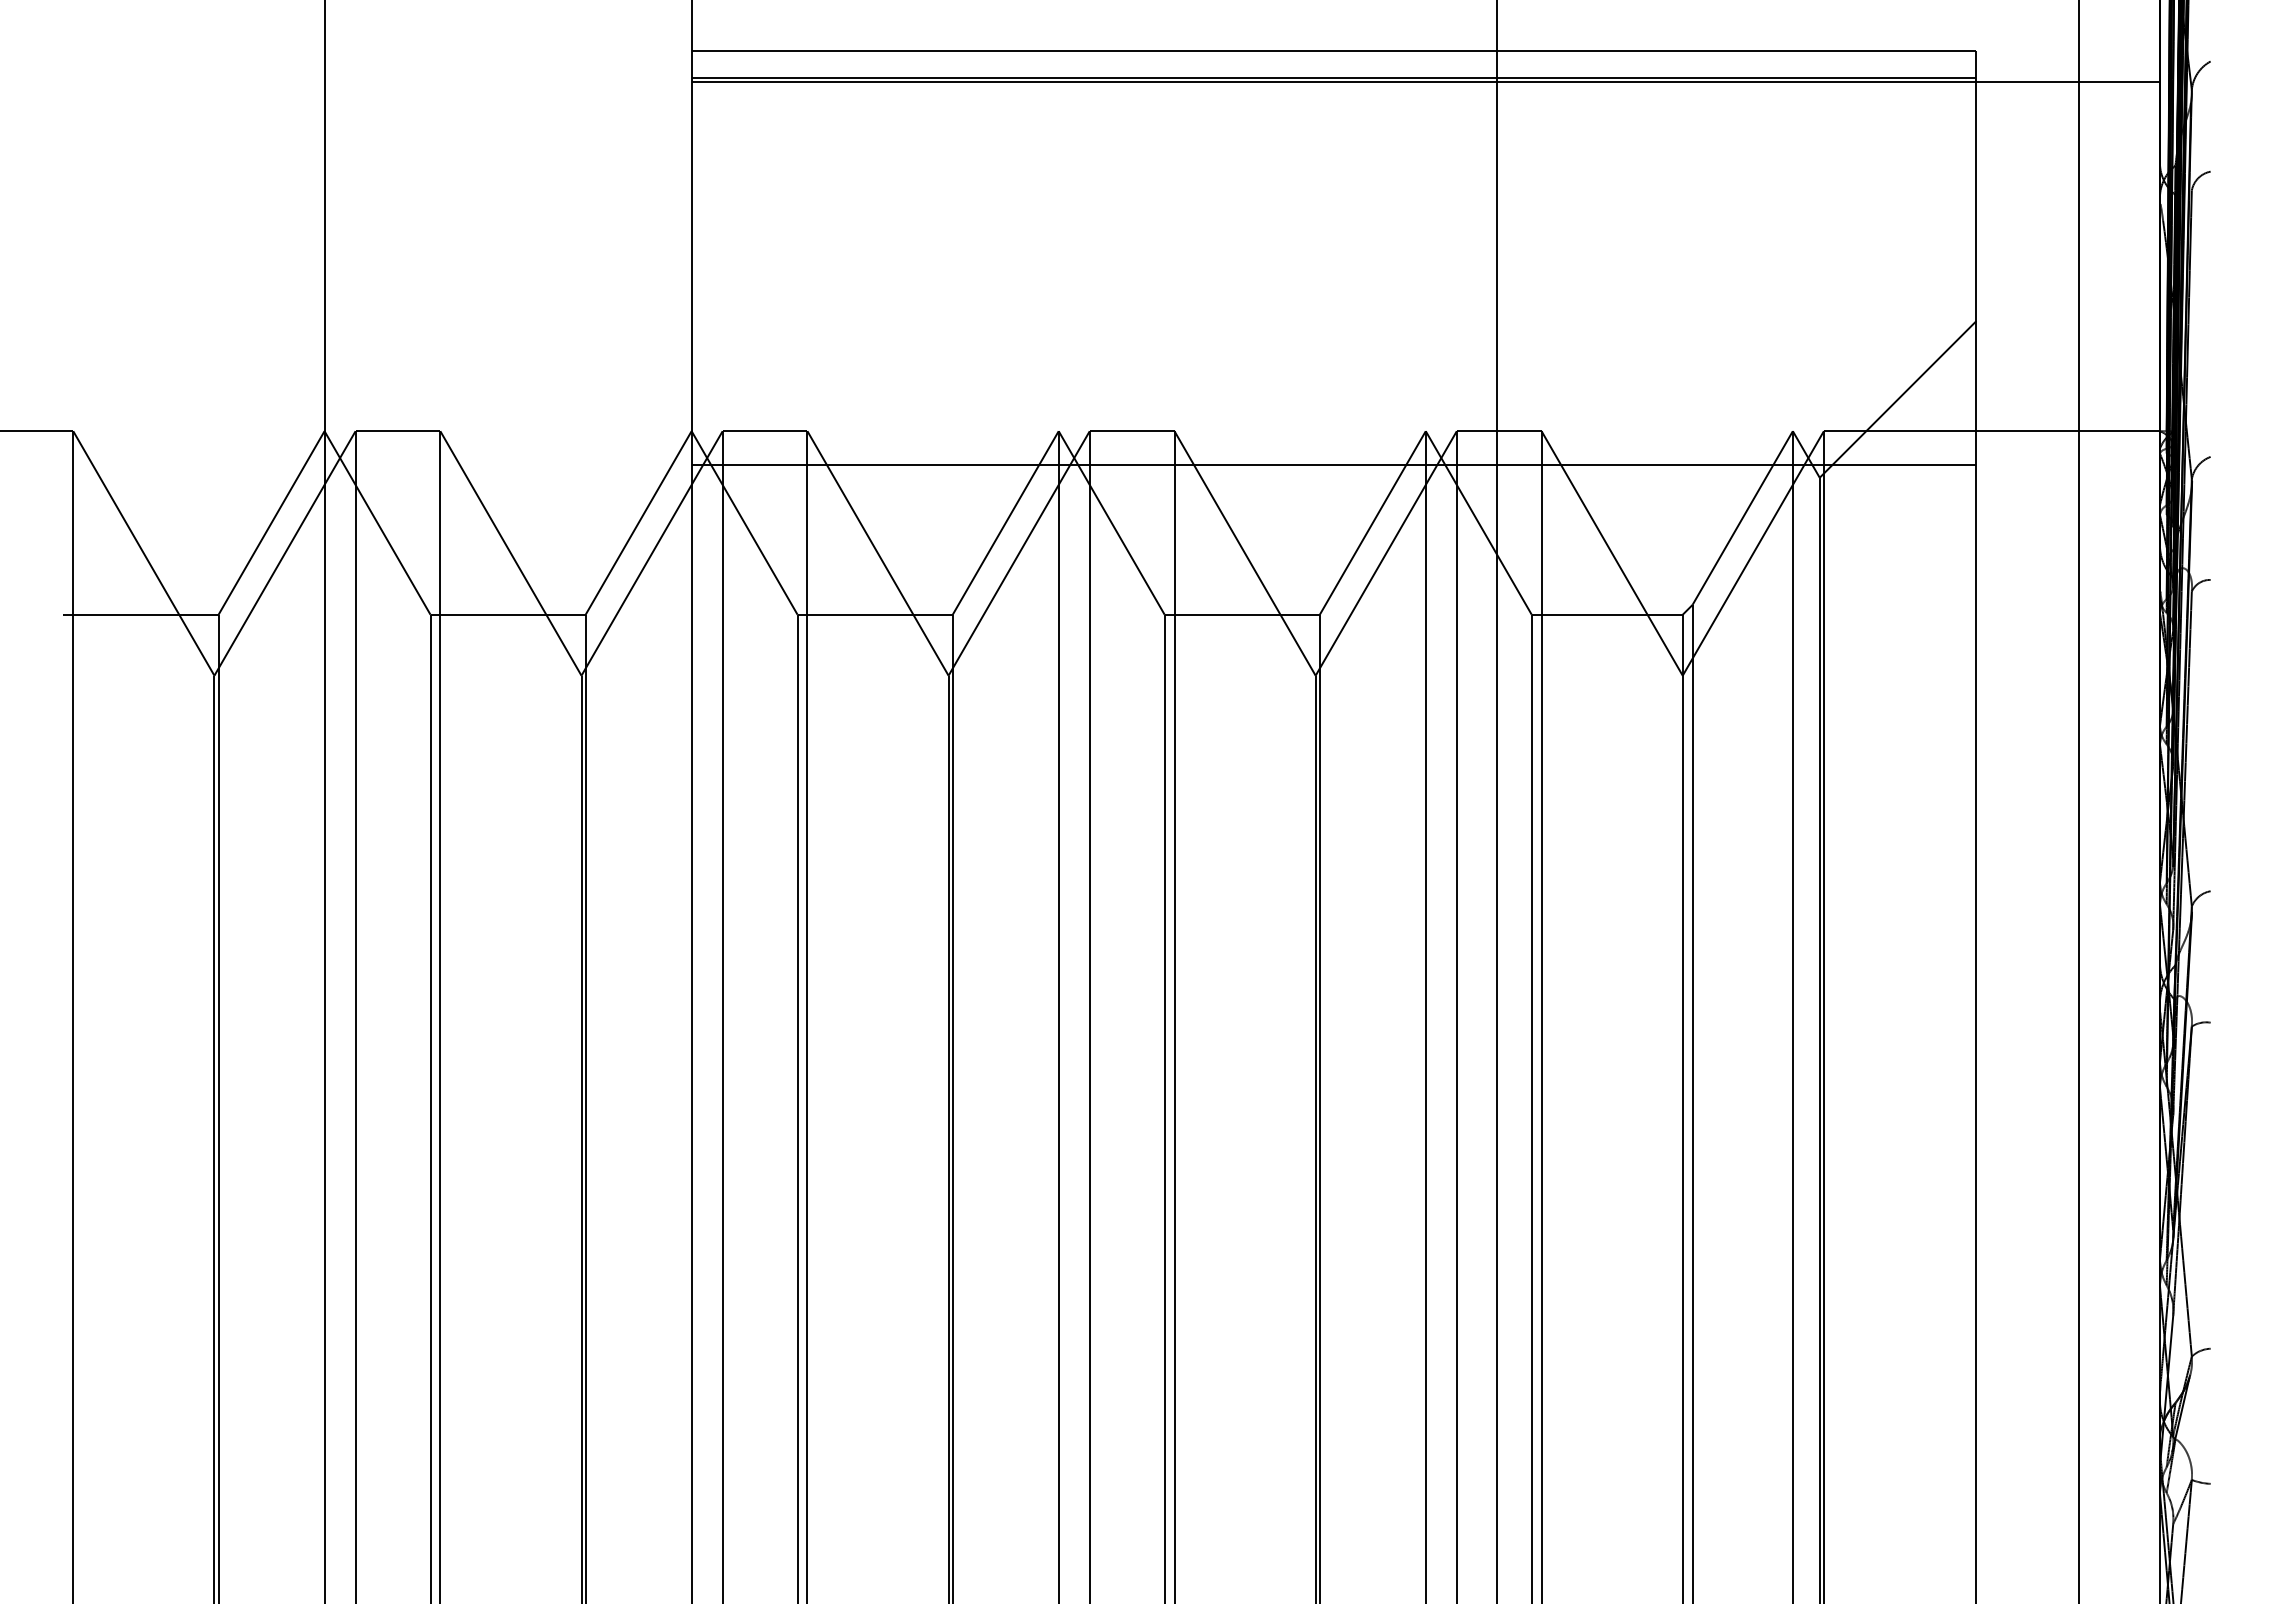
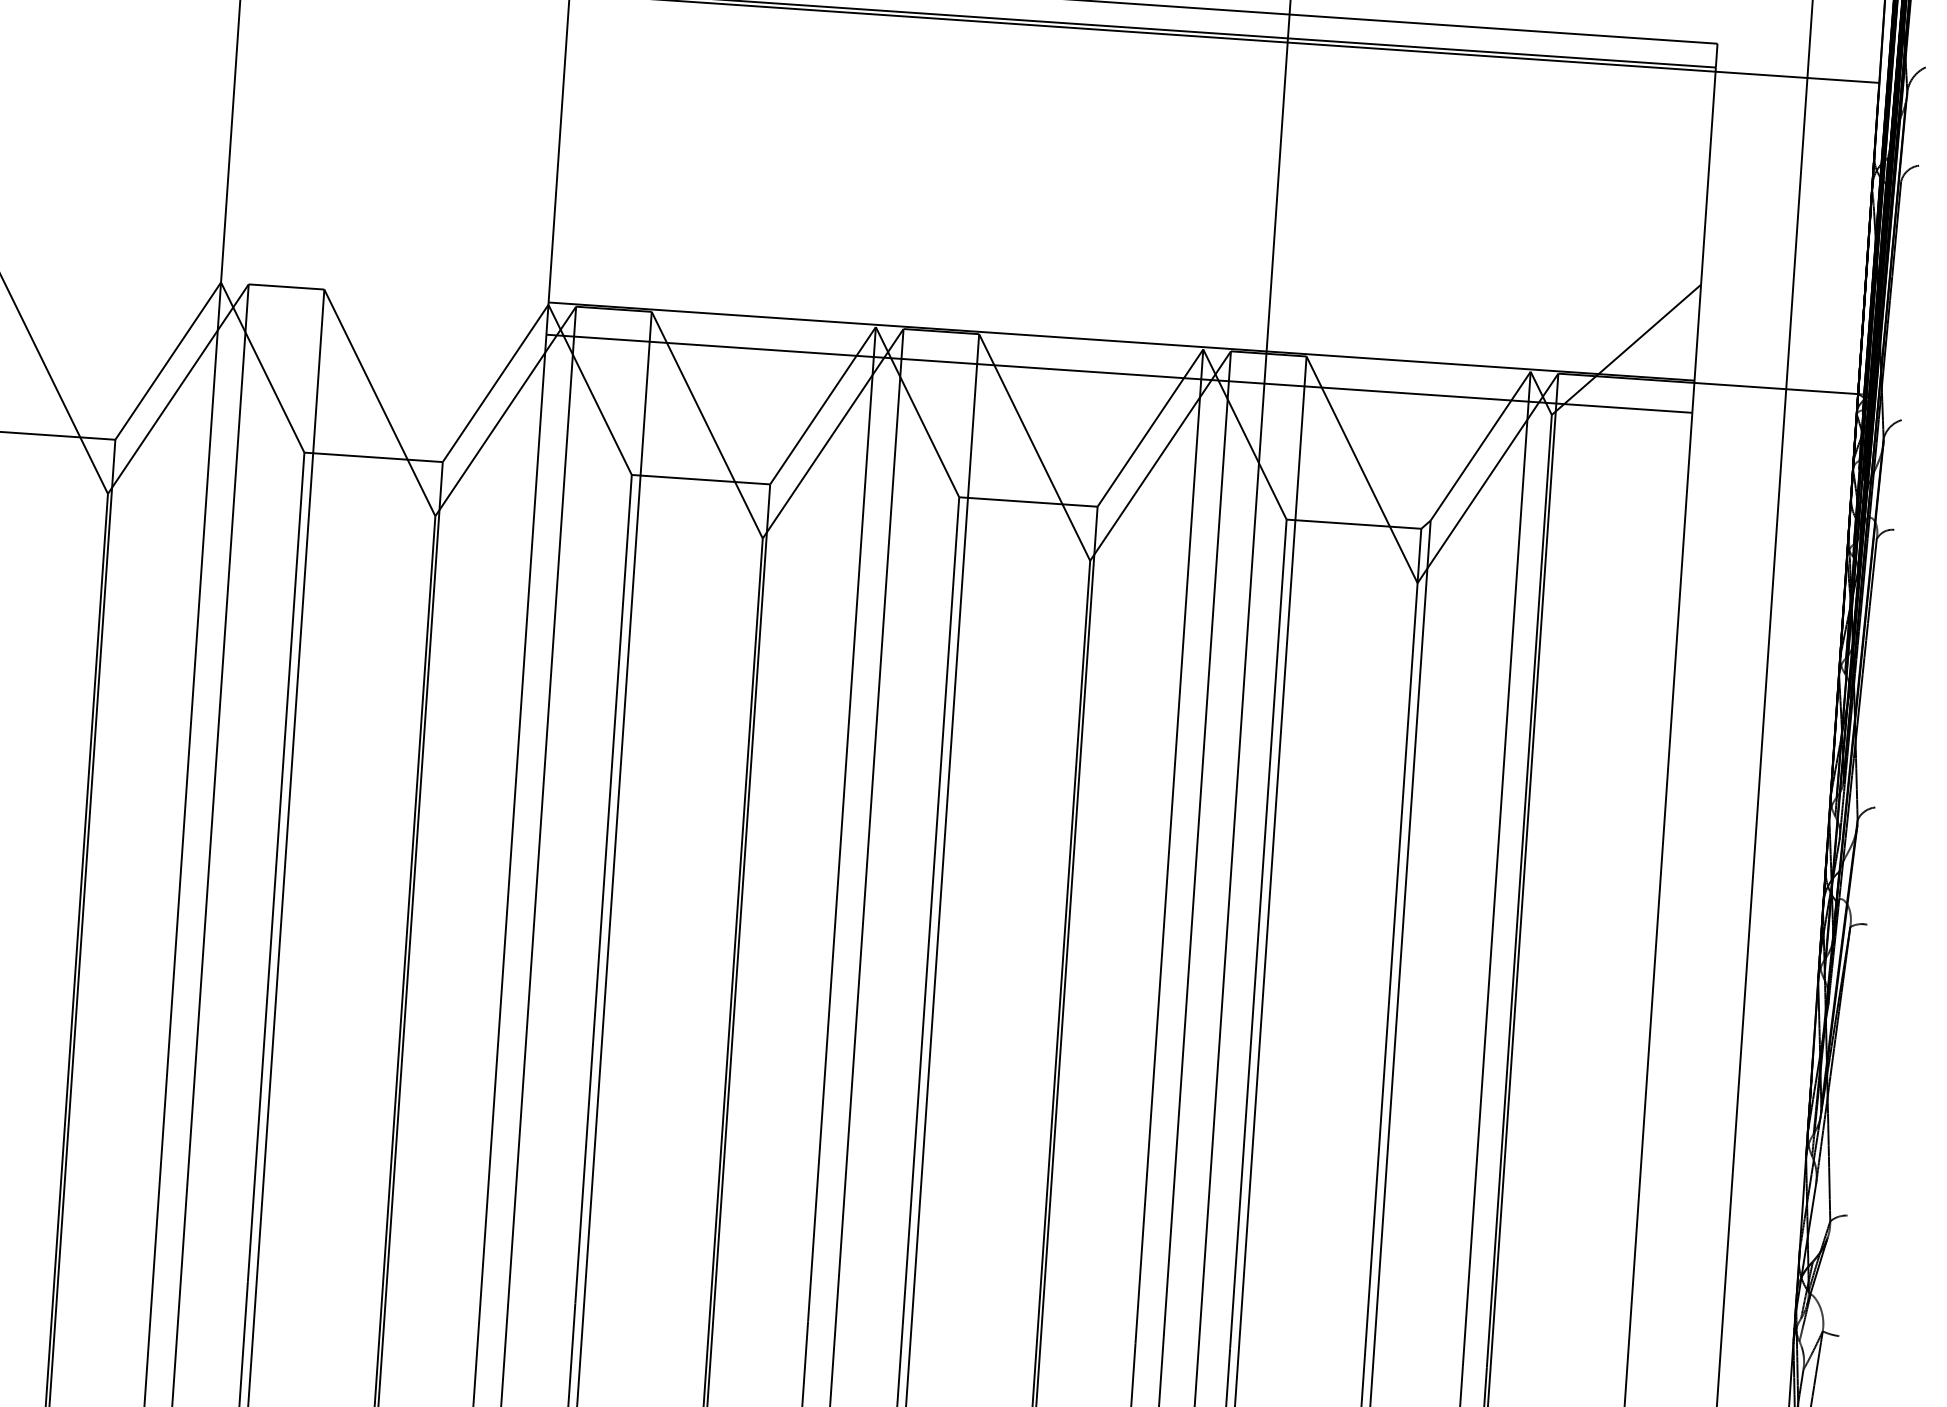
line: (1333, 428) -> (1121, 341), added

